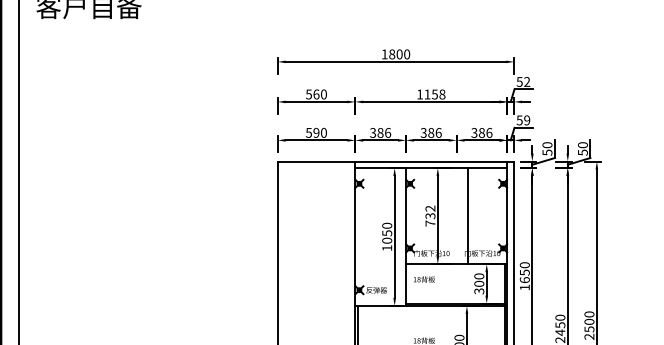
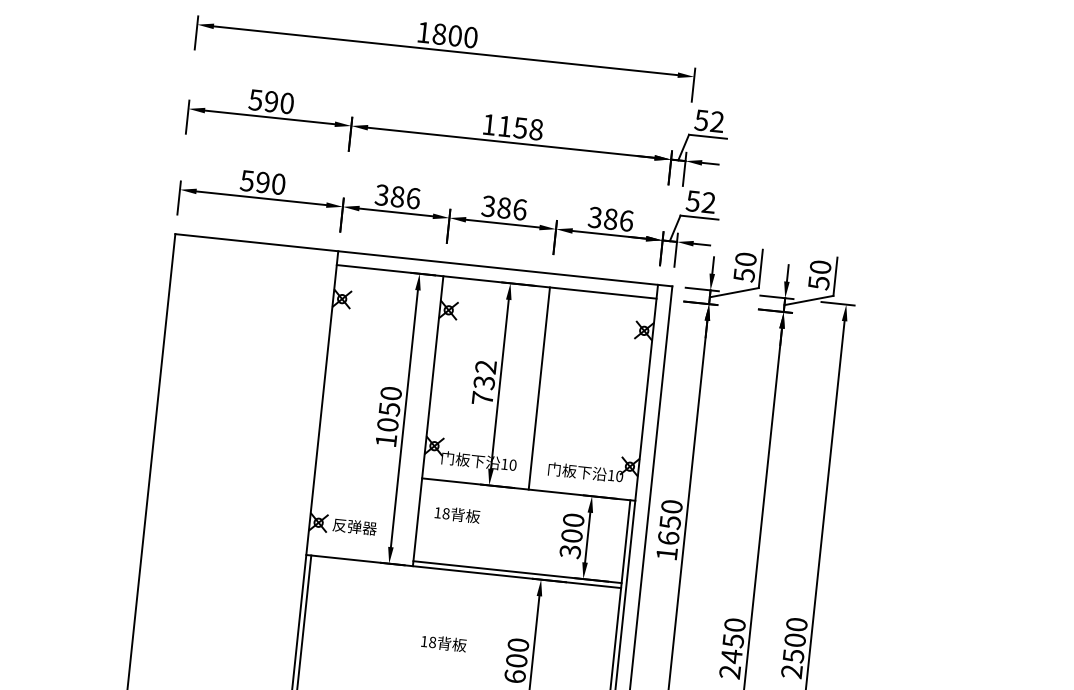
text: (316, 94) -> (271, 101), 560 -> 590
text: (527, 120) -> (709, 203), 59 -> 52
line: (467, 216) -> (538, 389), moved

